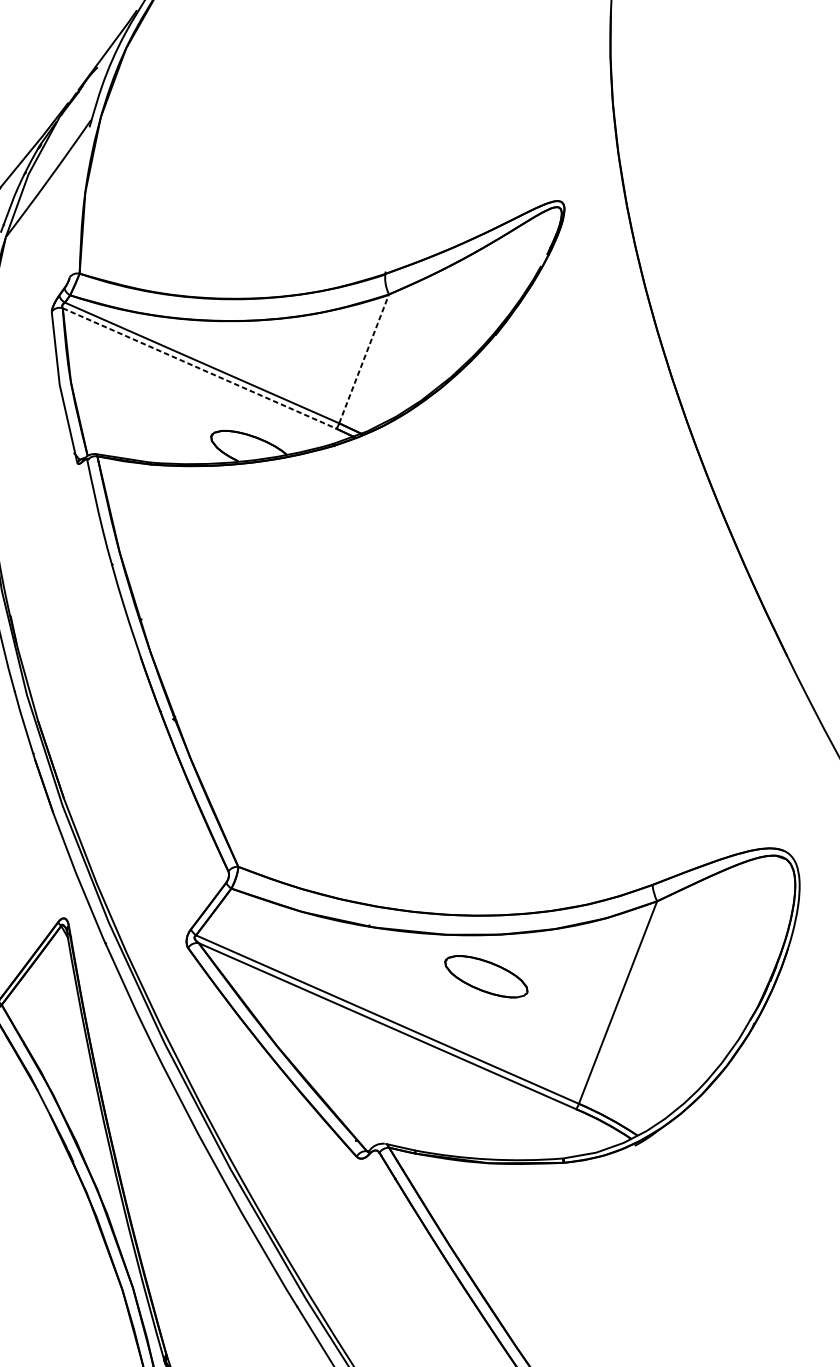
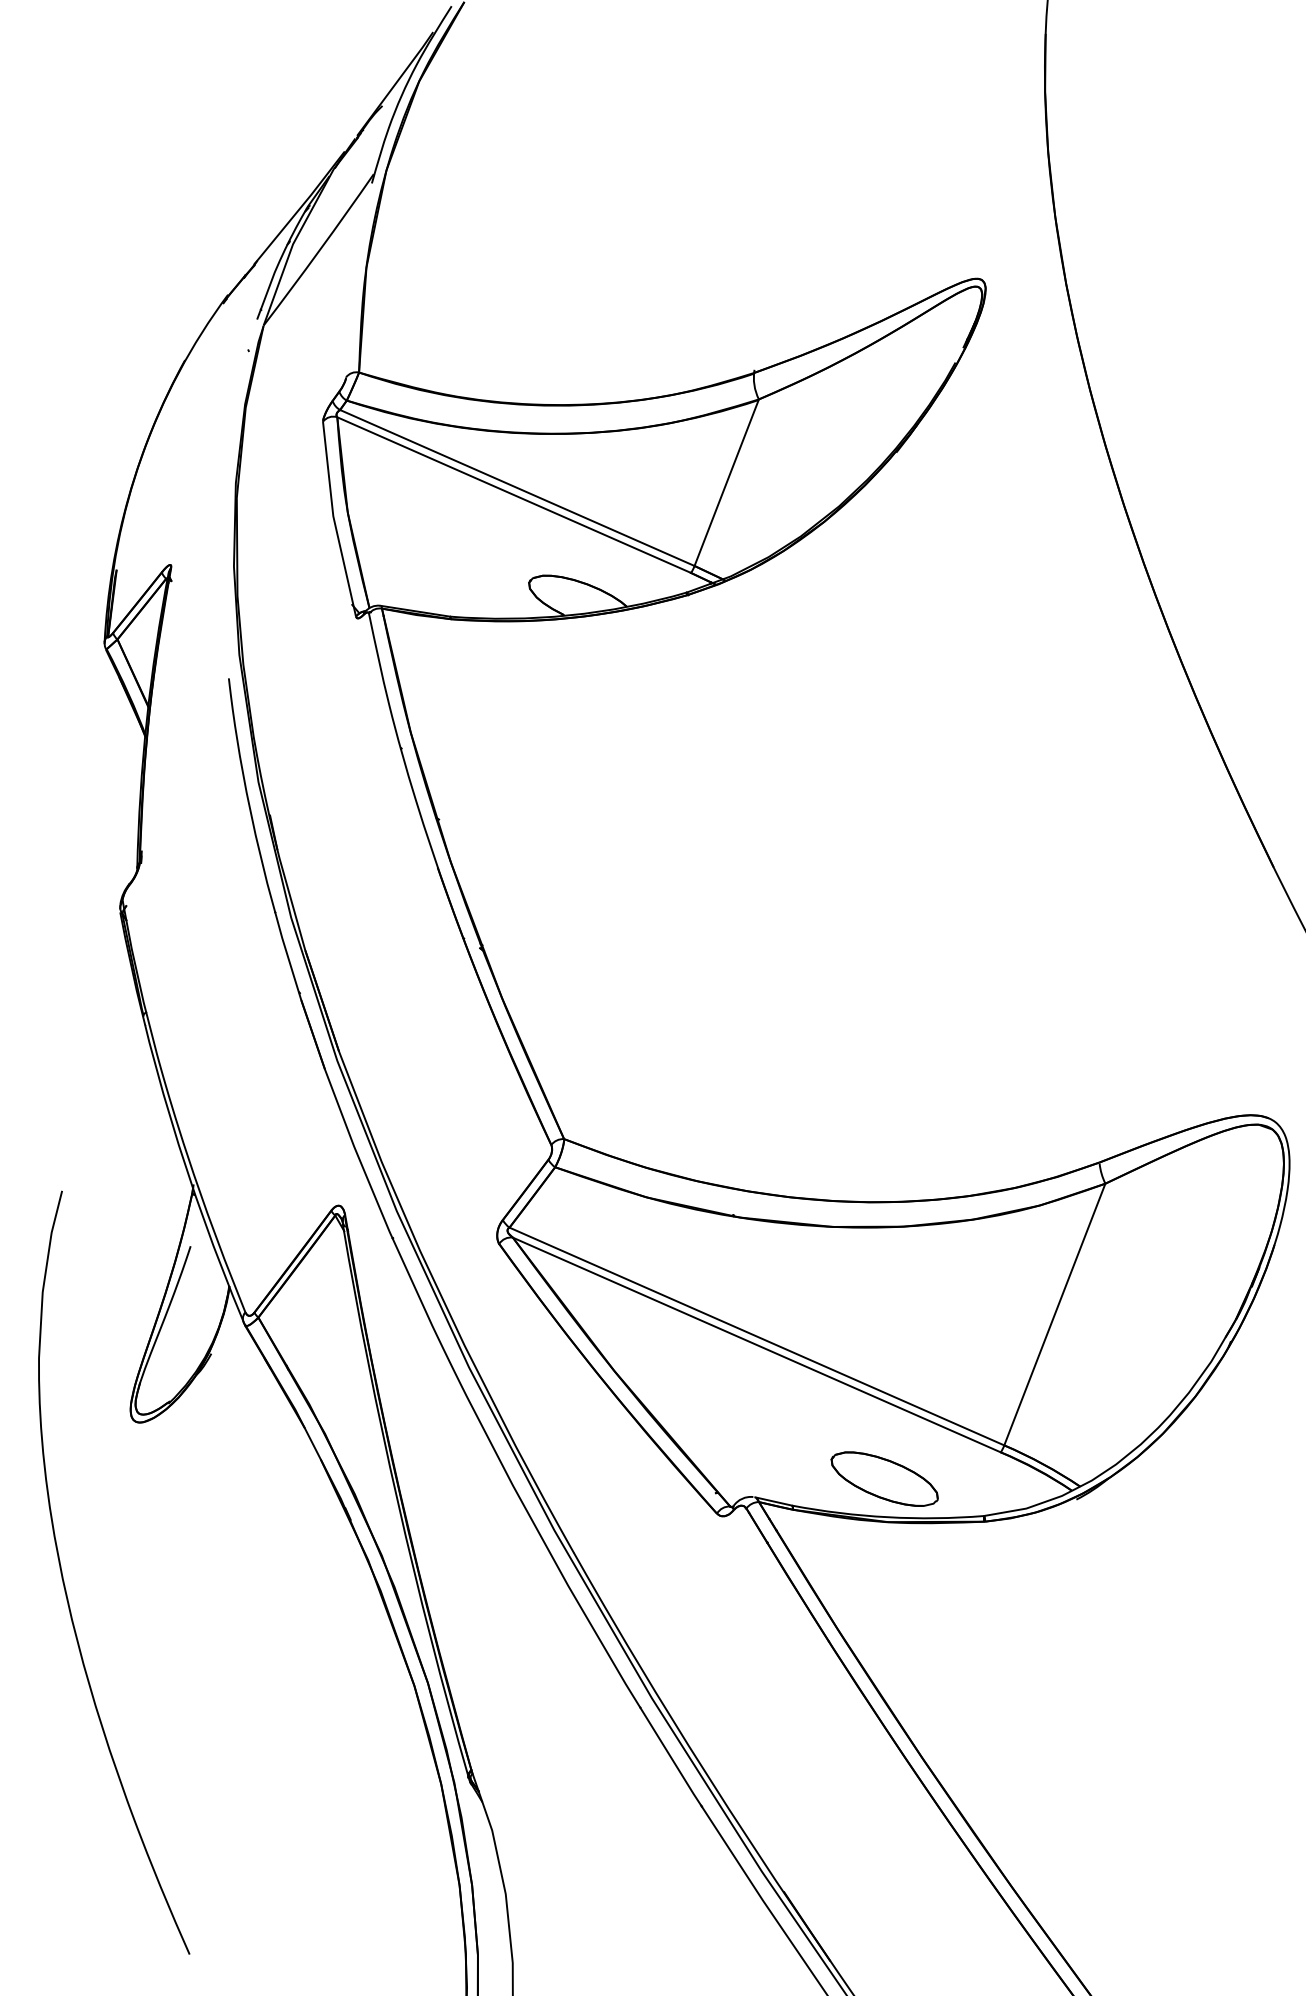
line: (363, 358) -> (726, 482), dashed -> solid
line: (199, 368) -> (514, 495), dashed -> solid
part: (486, 976) -> (884, 1478), moved

